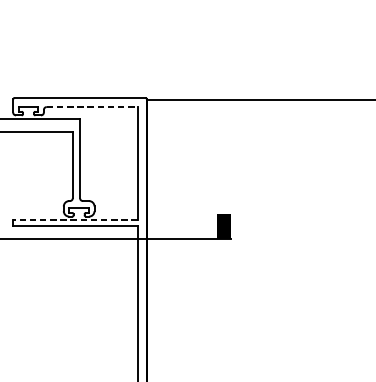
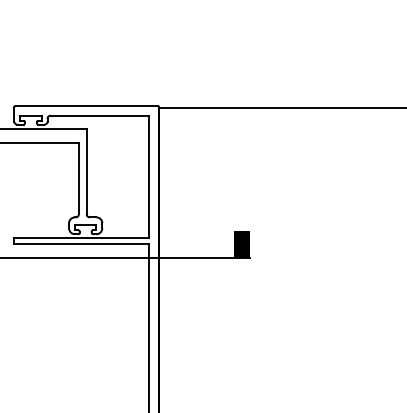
line: (92, 106) -> (100, 115), dashed -> solid
line: (75, 220) -> (81, 238), dashed -> solid

